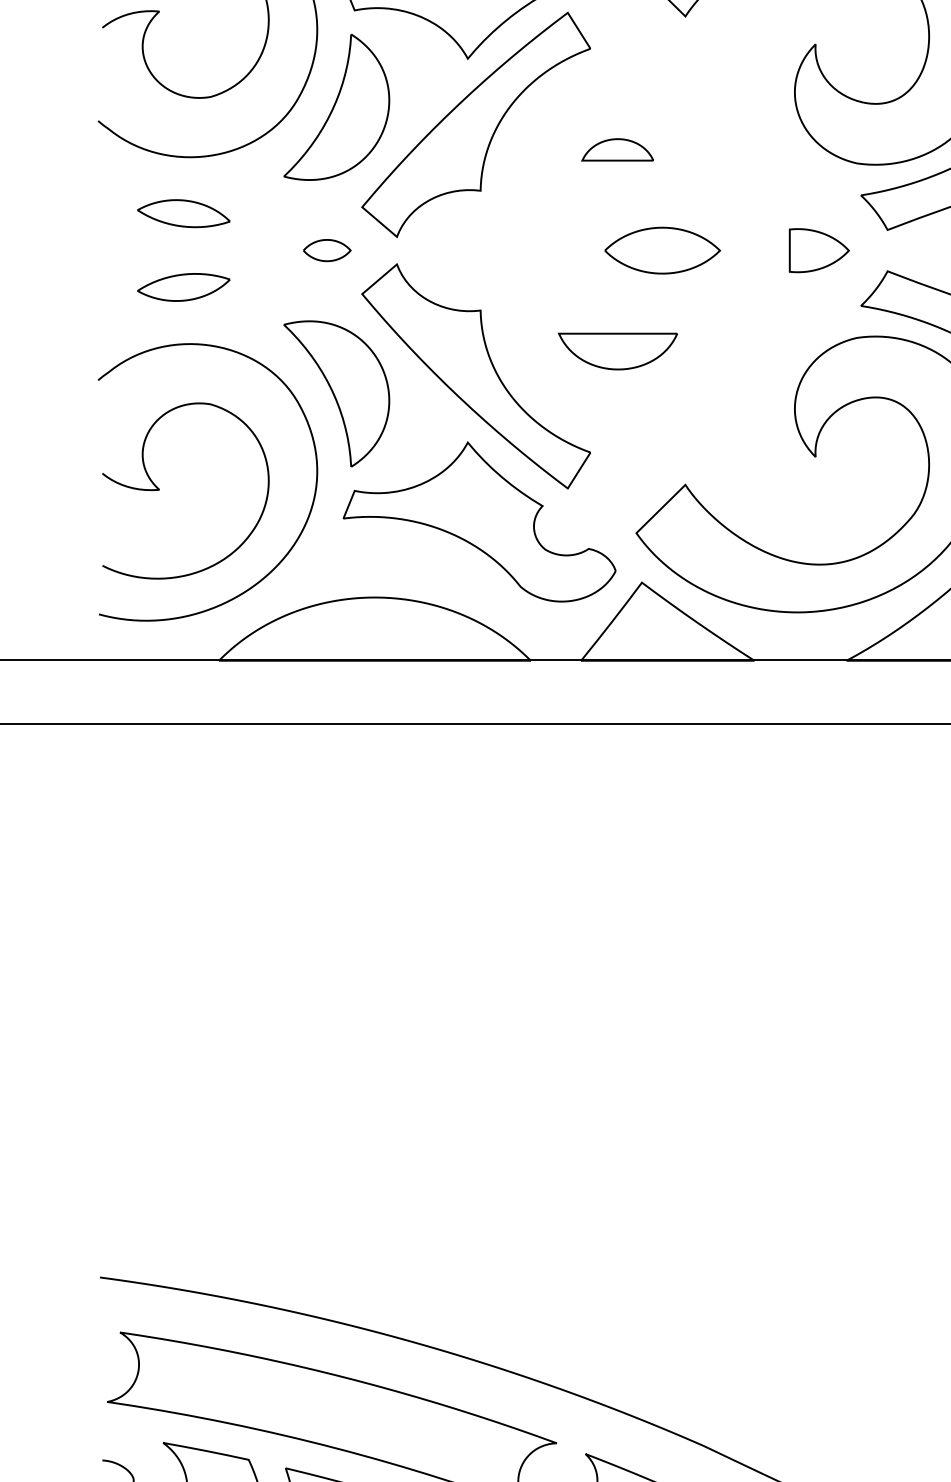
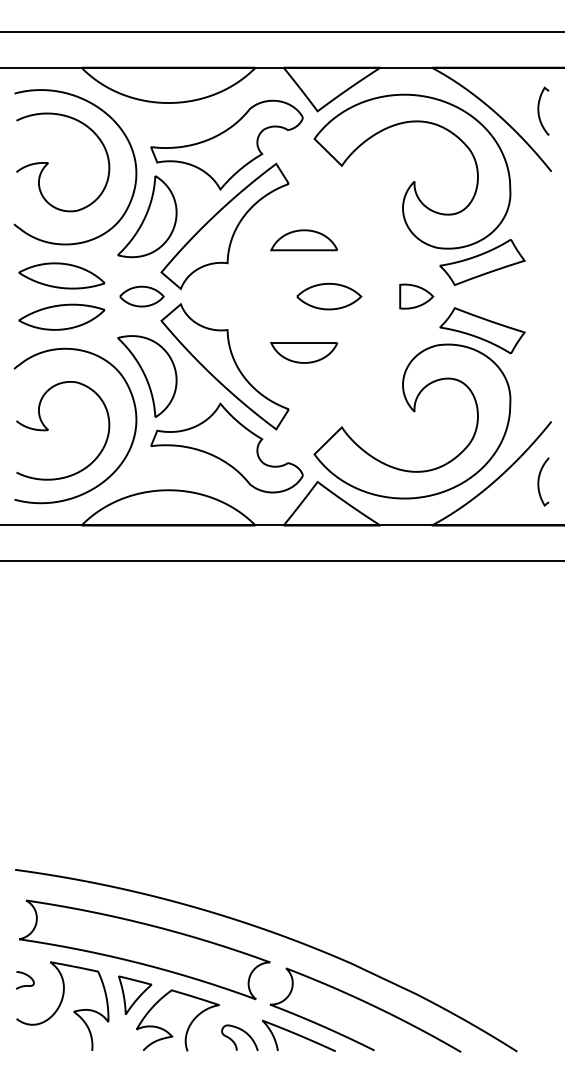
part: (616, 150) -> (303, 240), size x1.67
part: (183, 212) -> (61, 275), size x1.67
part: (326, 250) -> (141, 296), size x1.67
part: (183, 286) -> (61, 316), size x1.67

